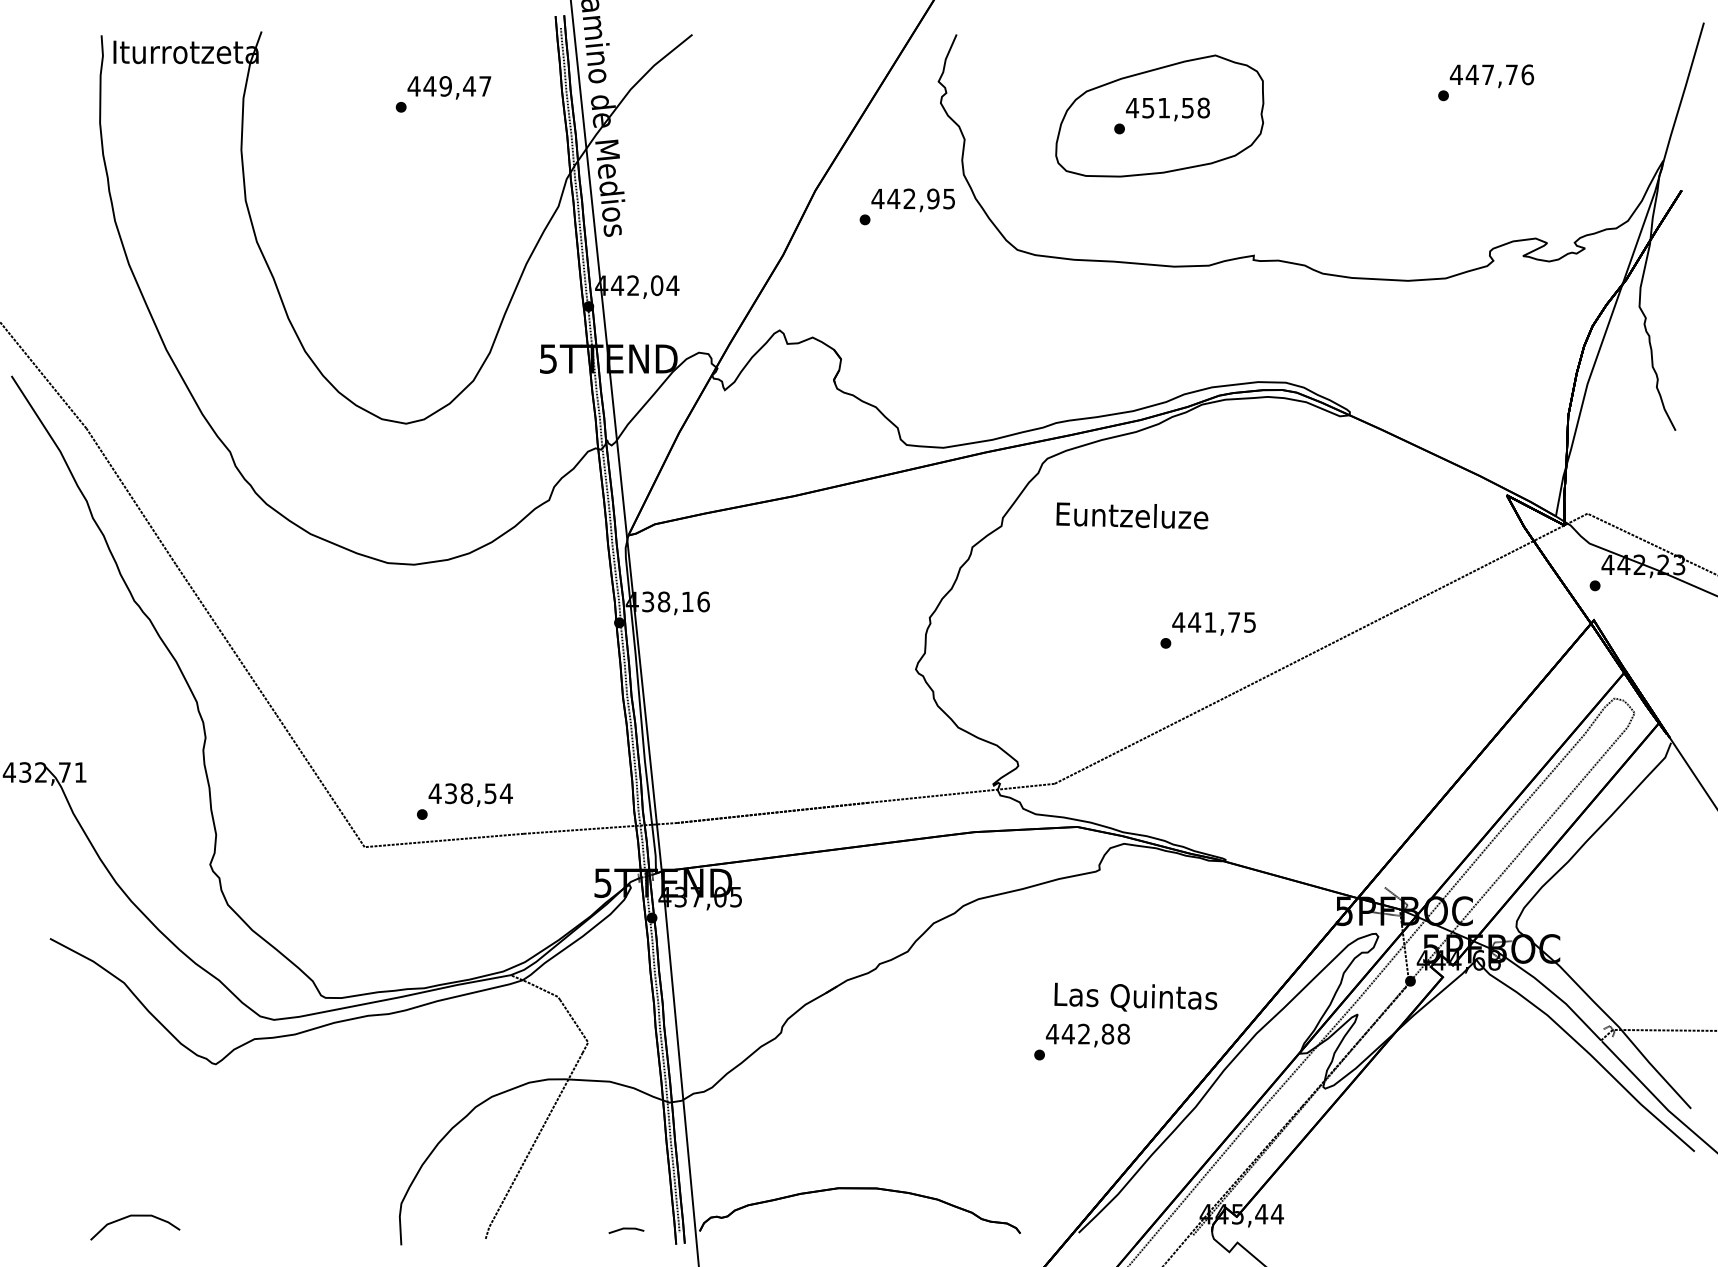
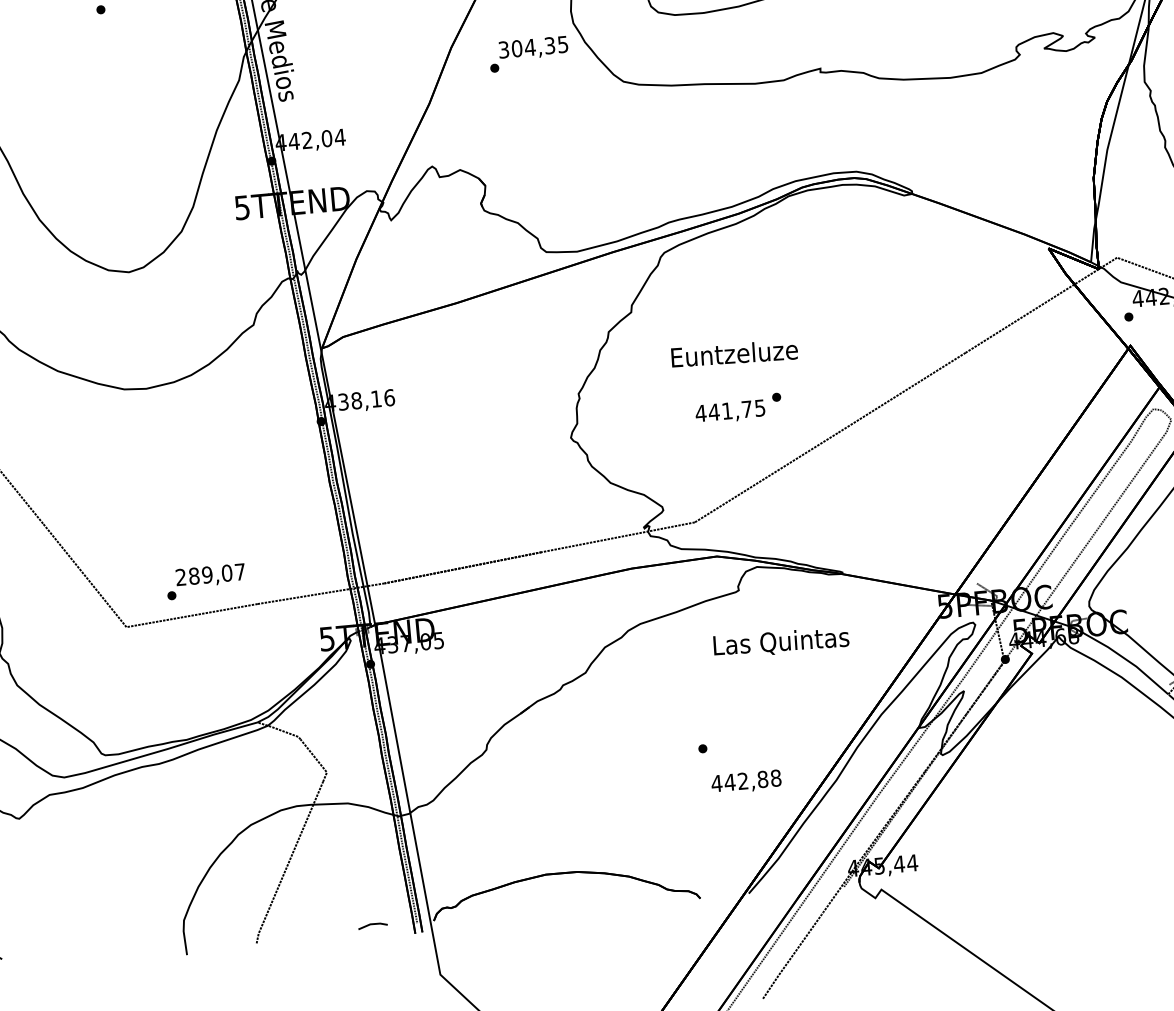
text: (905, 198) -> (526, 47), 442,95 -> 304,35
text: (1132, 515) -> (734, 353), moved
text: (1213, 623) -> (729, 411), moved
text: (470, 793) -> (210, 574), 438,54 -> 289,07
text: (1135, 996) -> (780, 641), moved
text: (1087, 1035) -> (746, 782), moved

